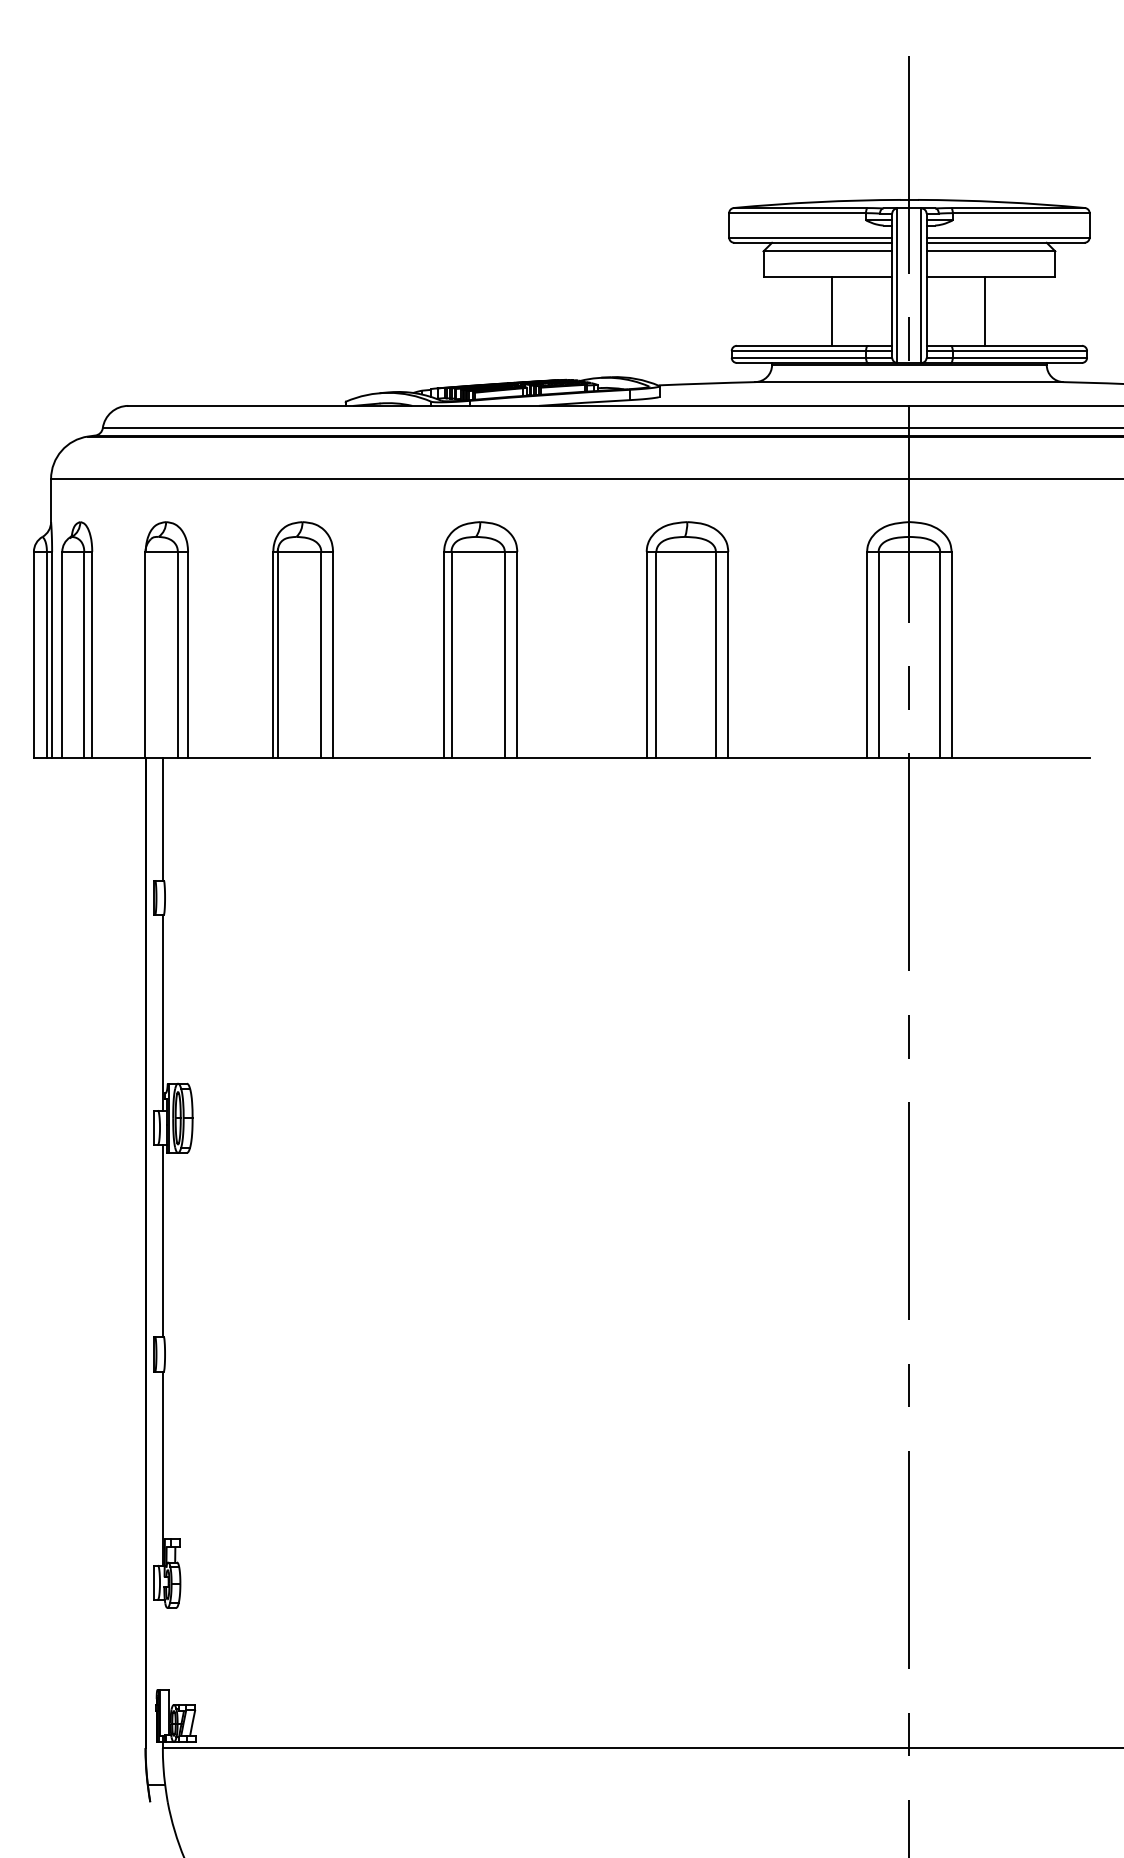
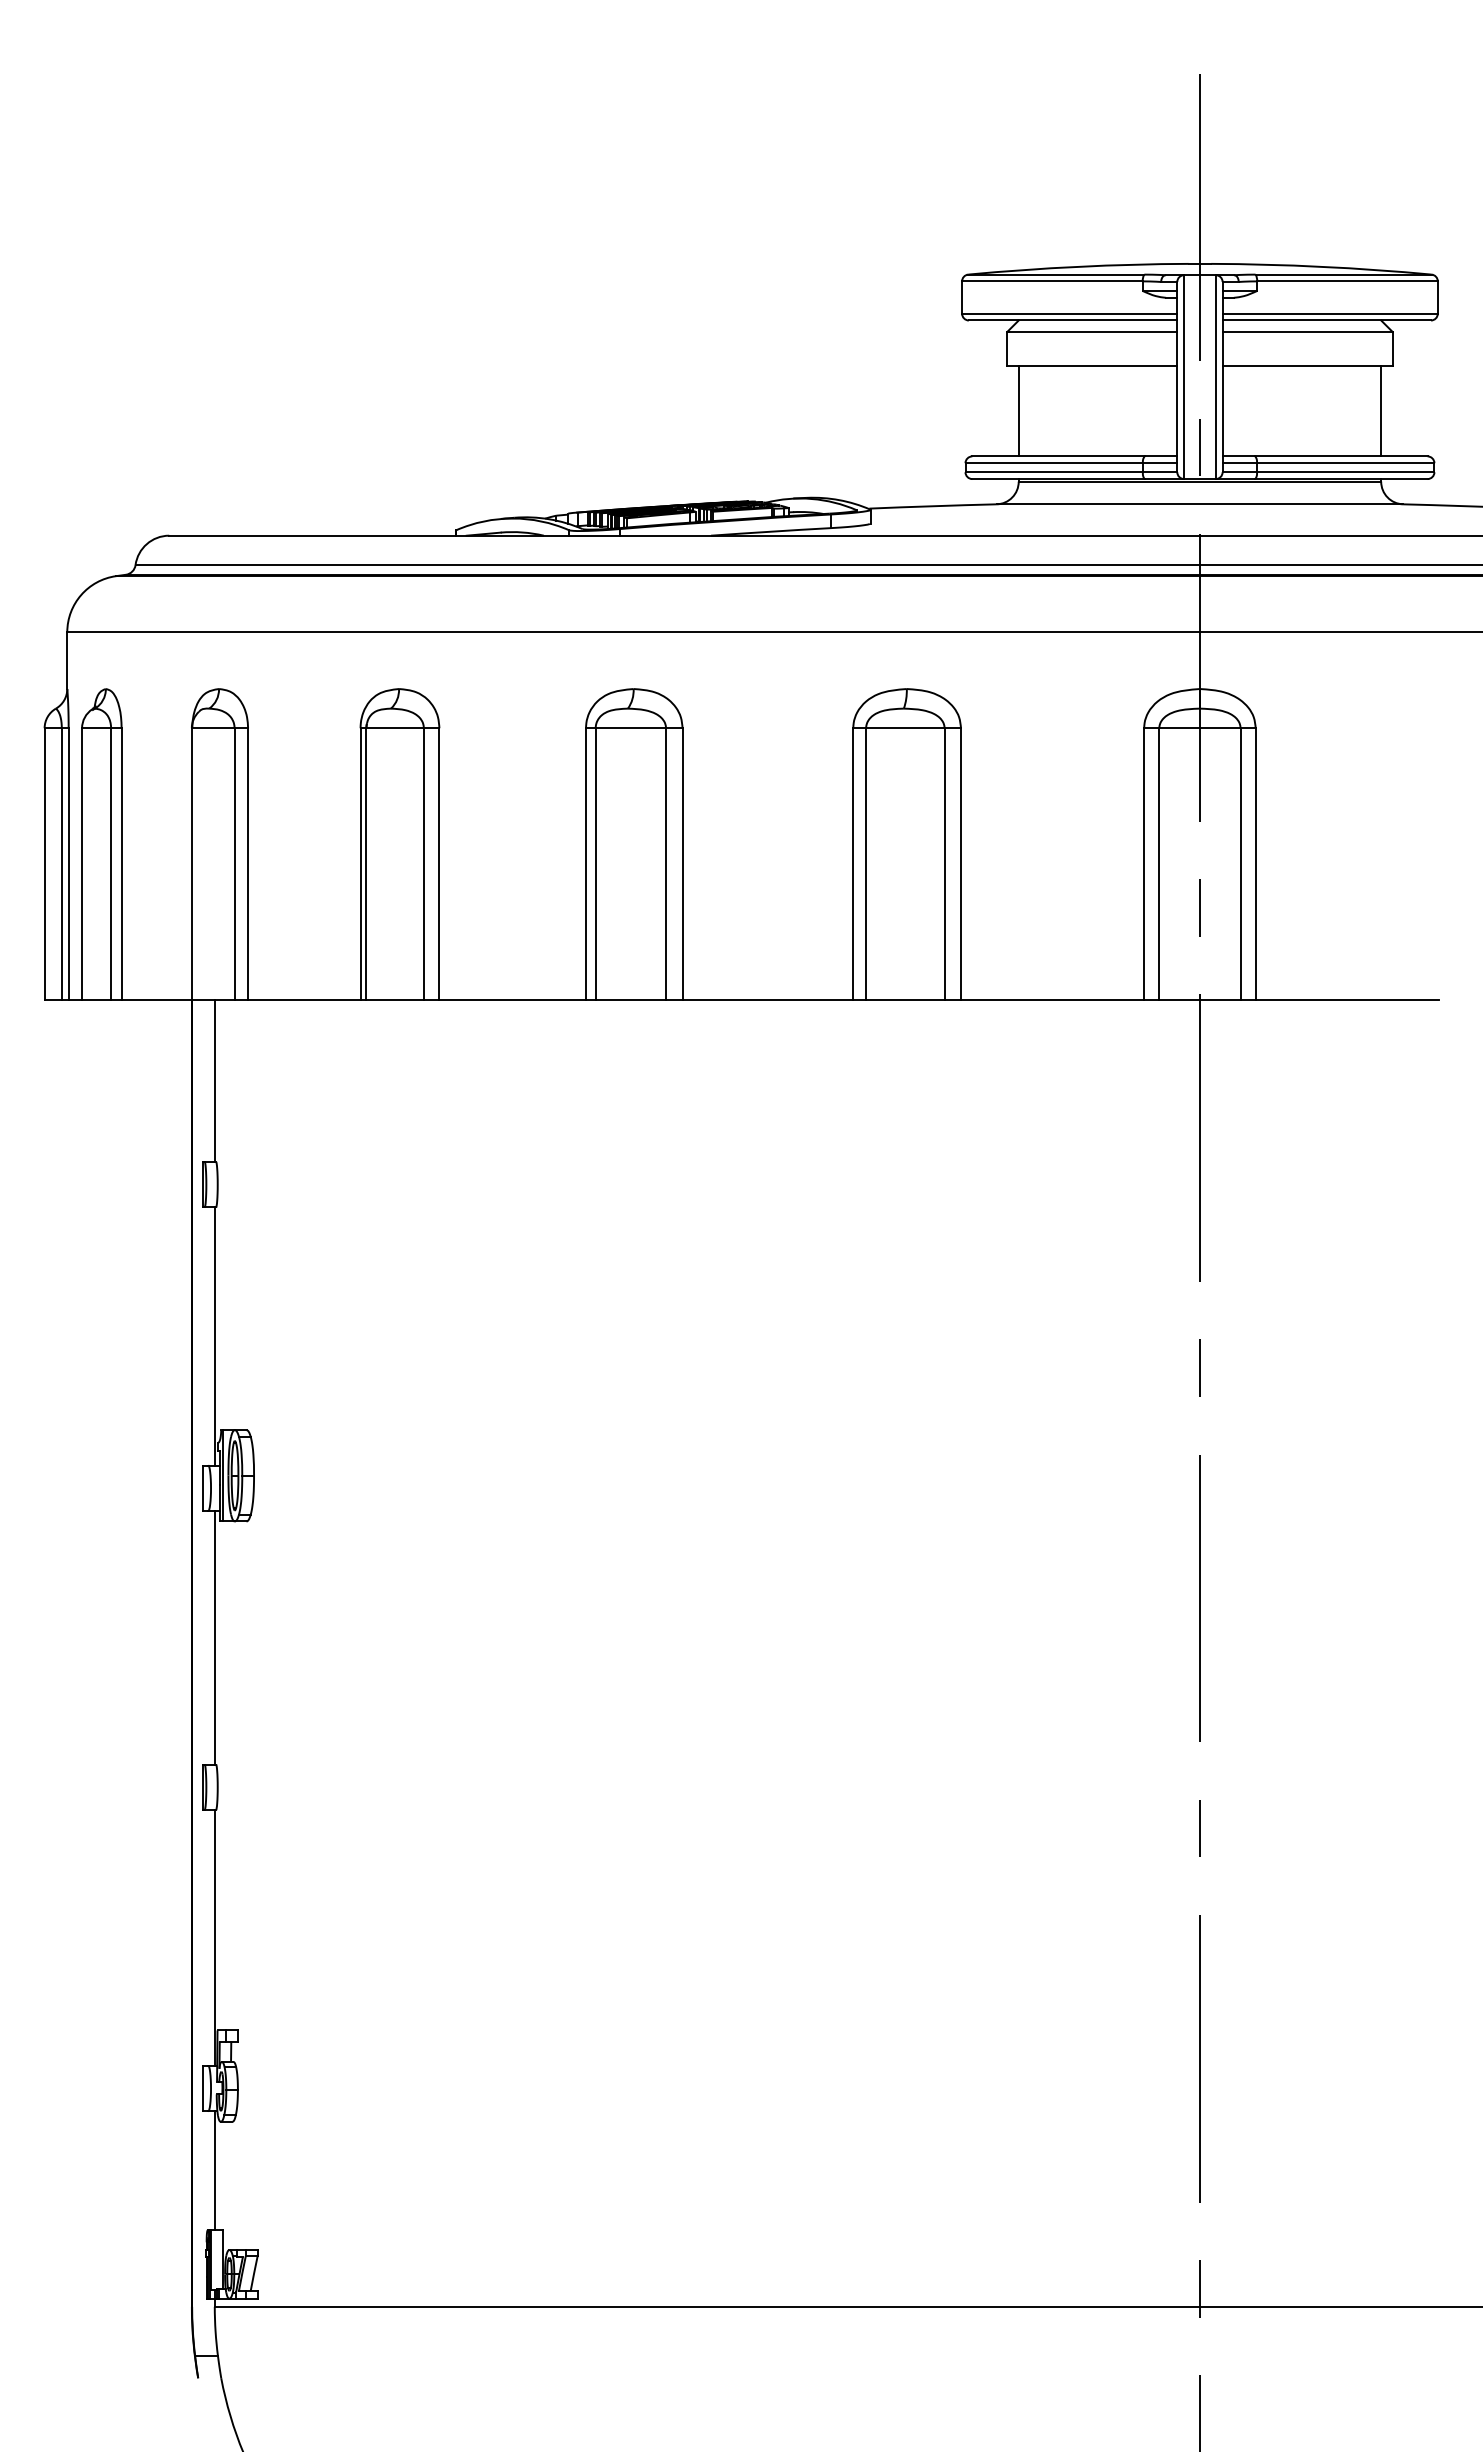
line: (831, 311) -> (1018, 410), moved
line: (984, 311) -> (1381, 410), moved
line: (162, 1644) -> (214, 2170), added

